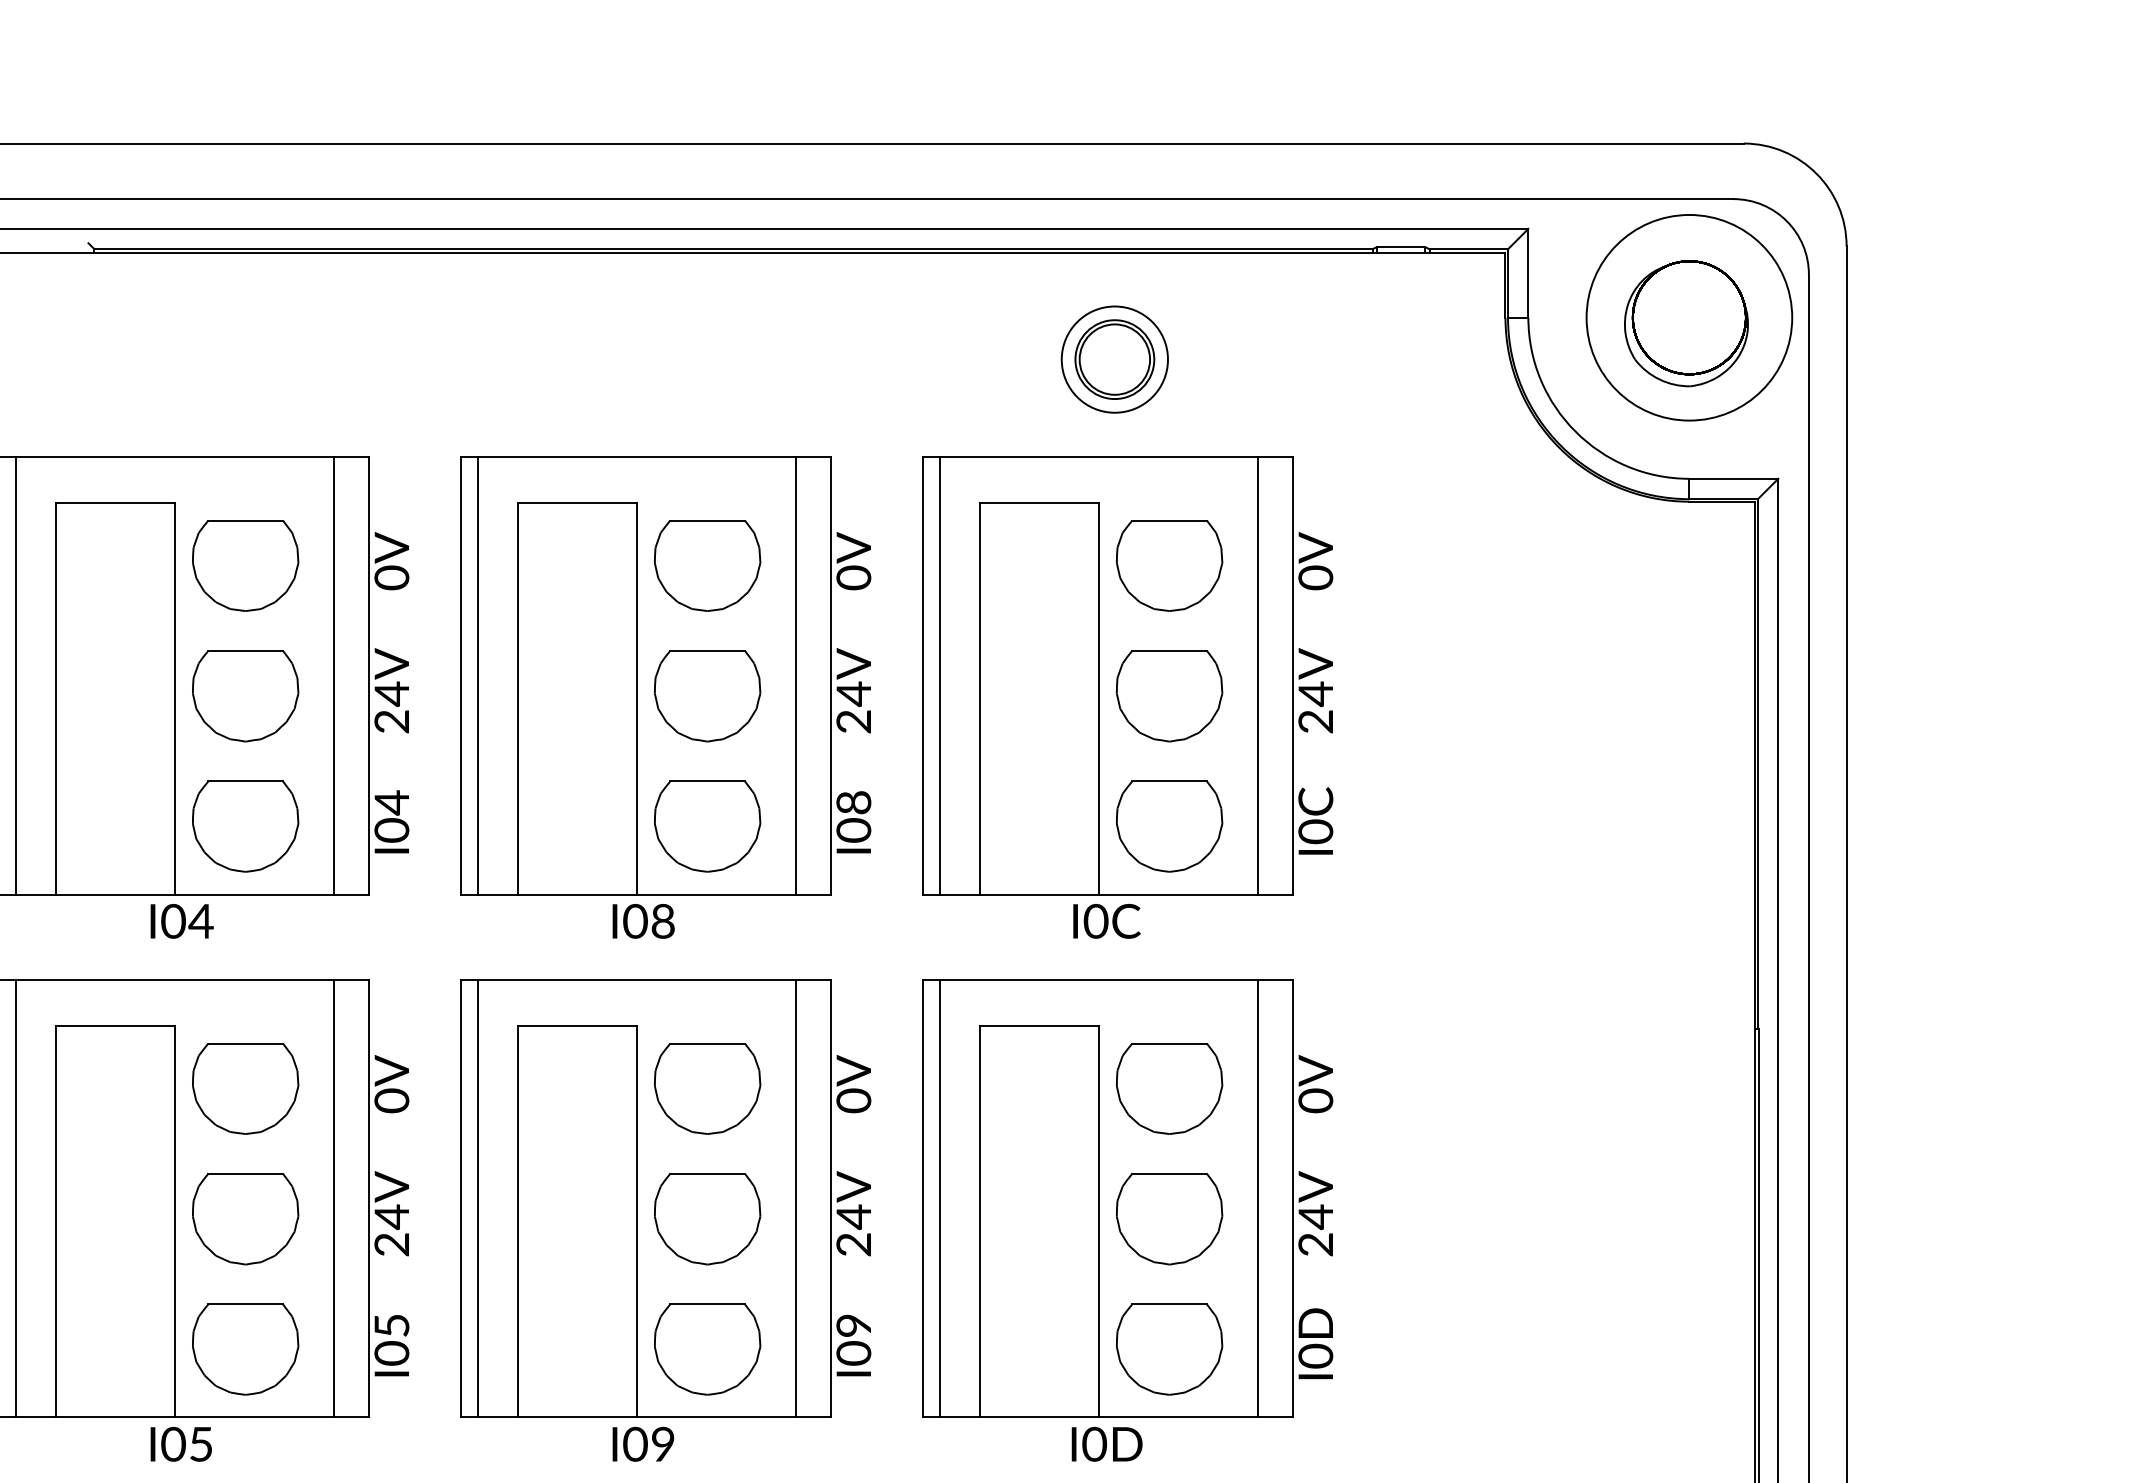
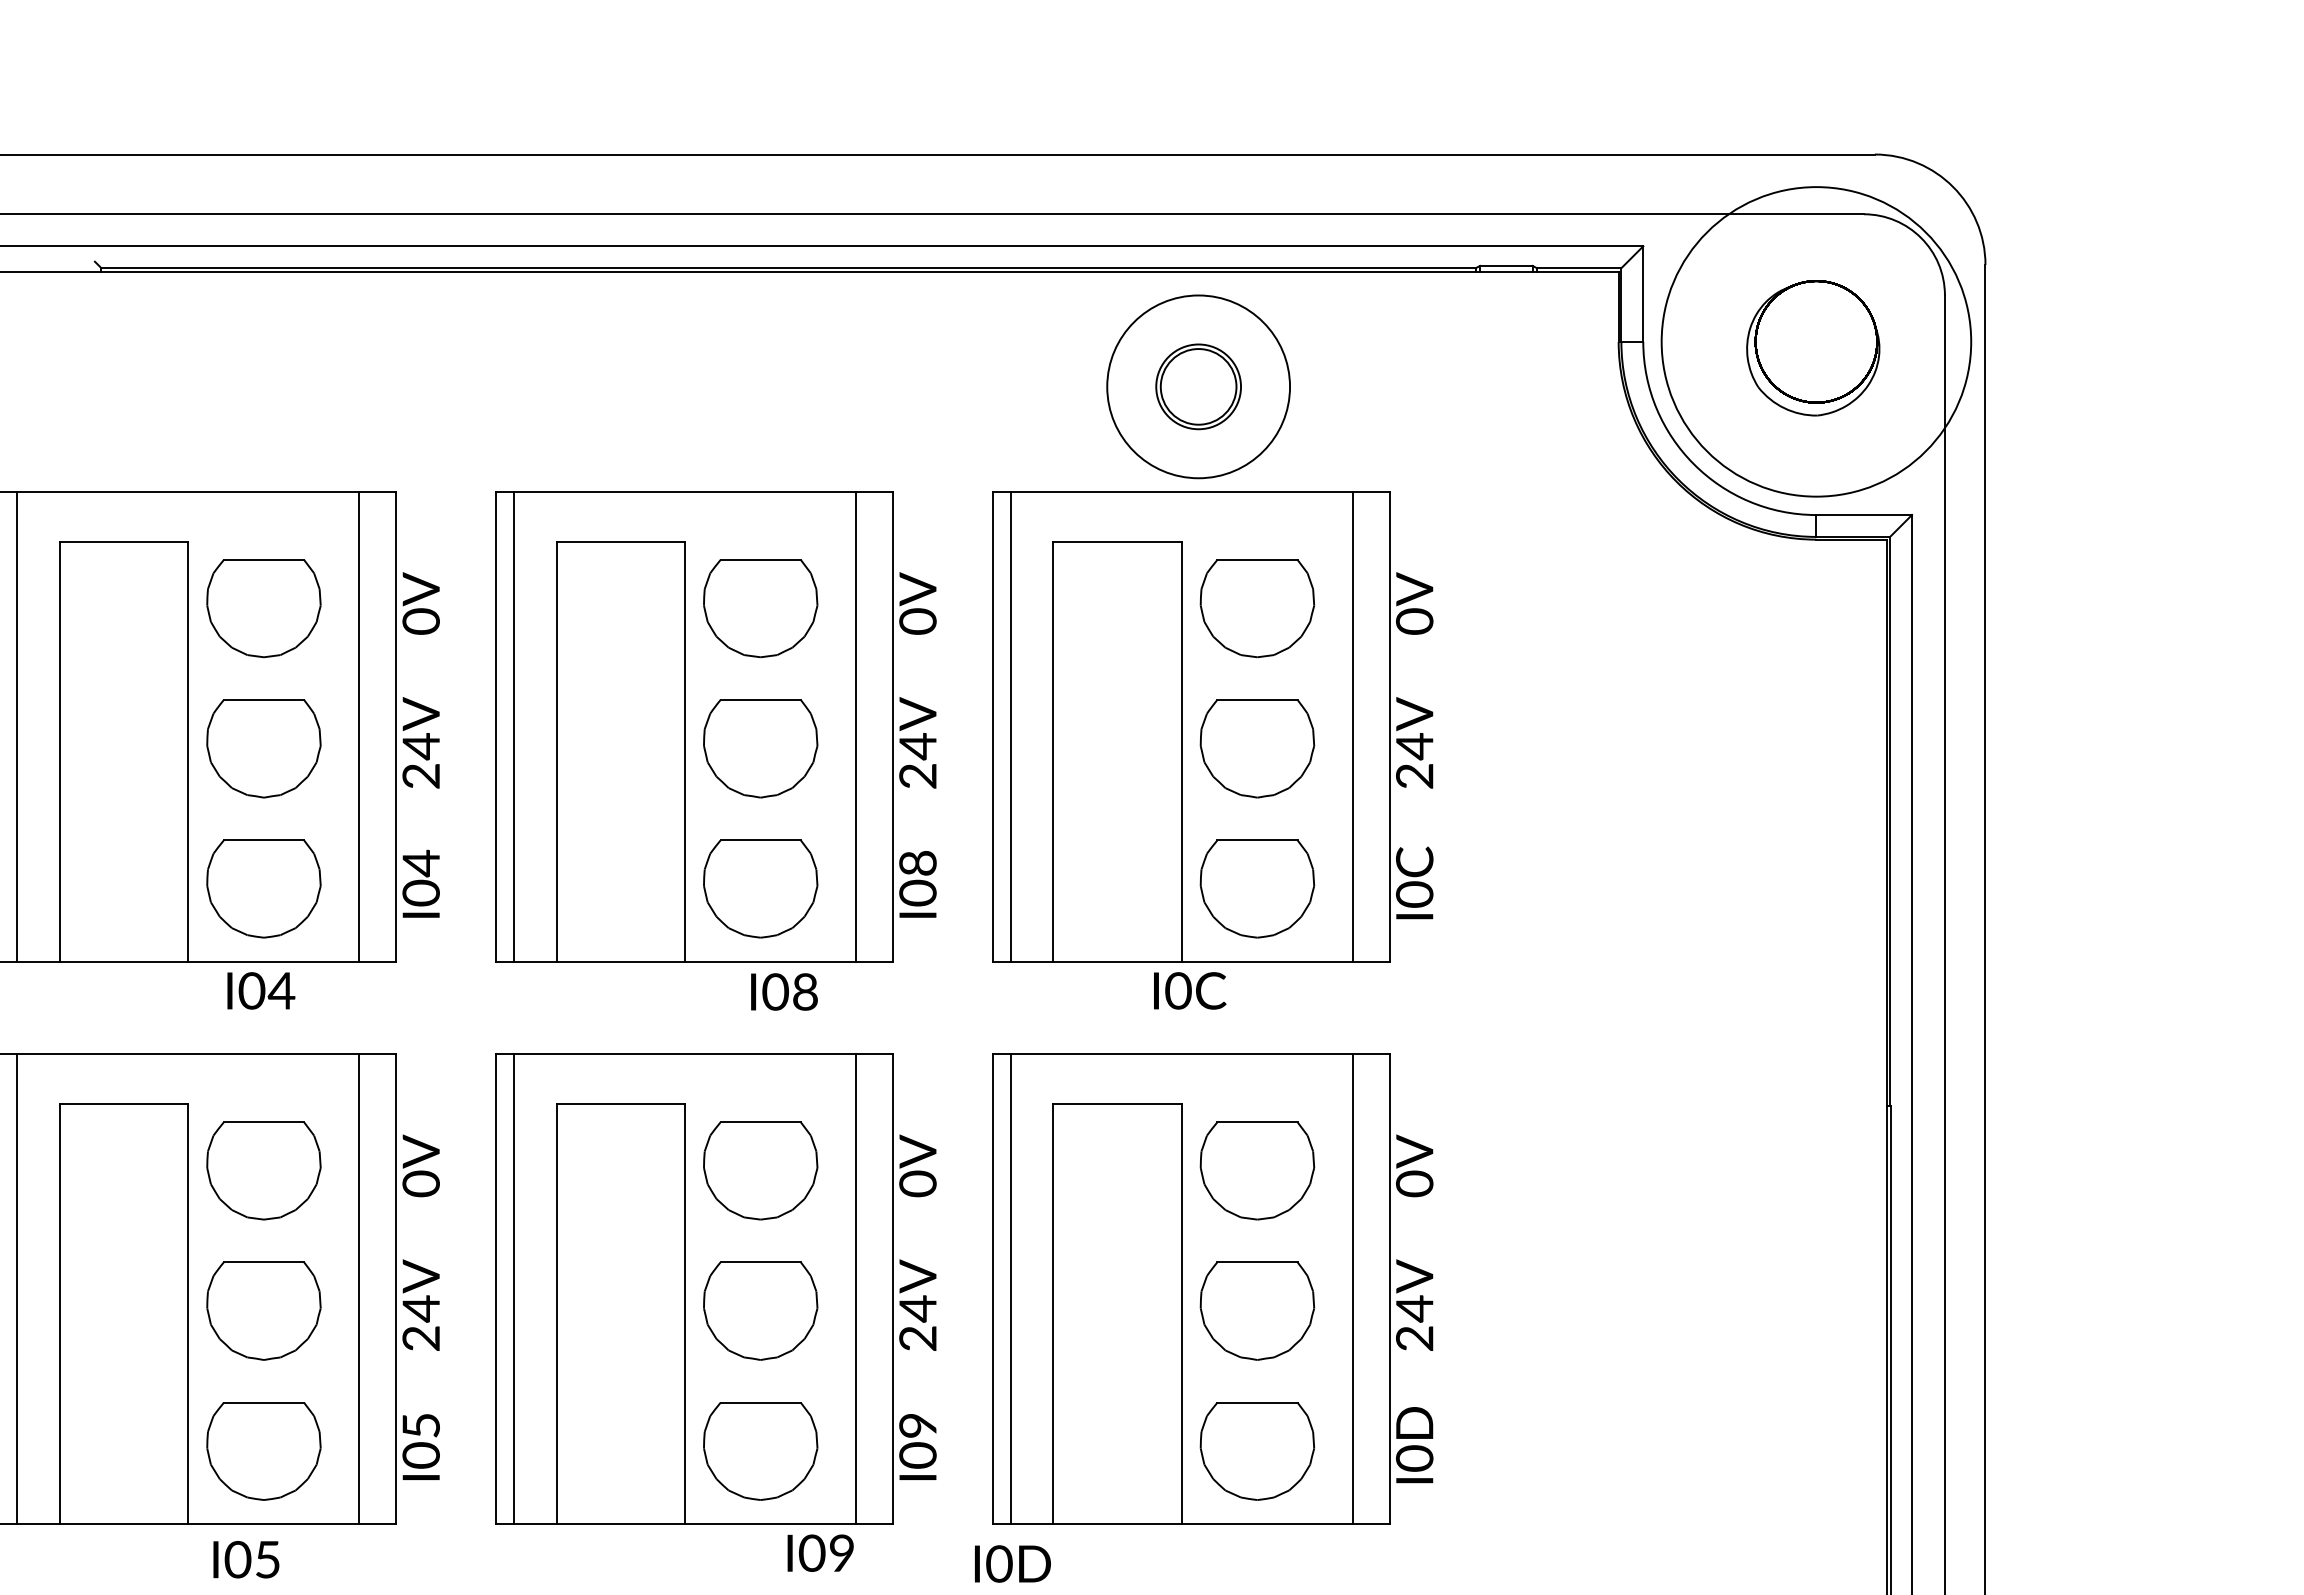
circle: (1689, 317) -> (1816, 341), size x1.4
circle: (1114, 359) -> (1198, 386), size x1.6
text: (181, 921) -> (260, 991), moved
text: (643, 921) -> (784, 992), moved
text: (180, 1443) -> (245, 1558), moved
text: (643, 1443) -> (820, 1552), moved
text: (1106, 1443) -> (1012, 1563), moved

